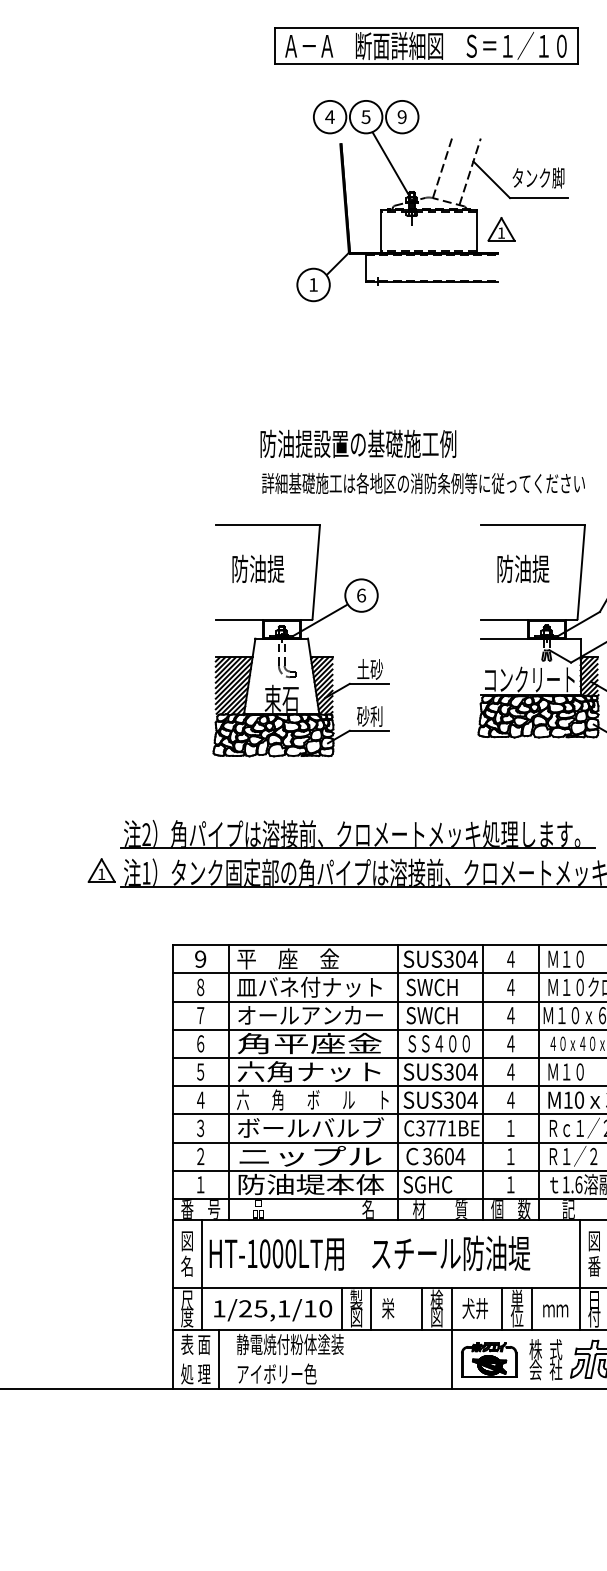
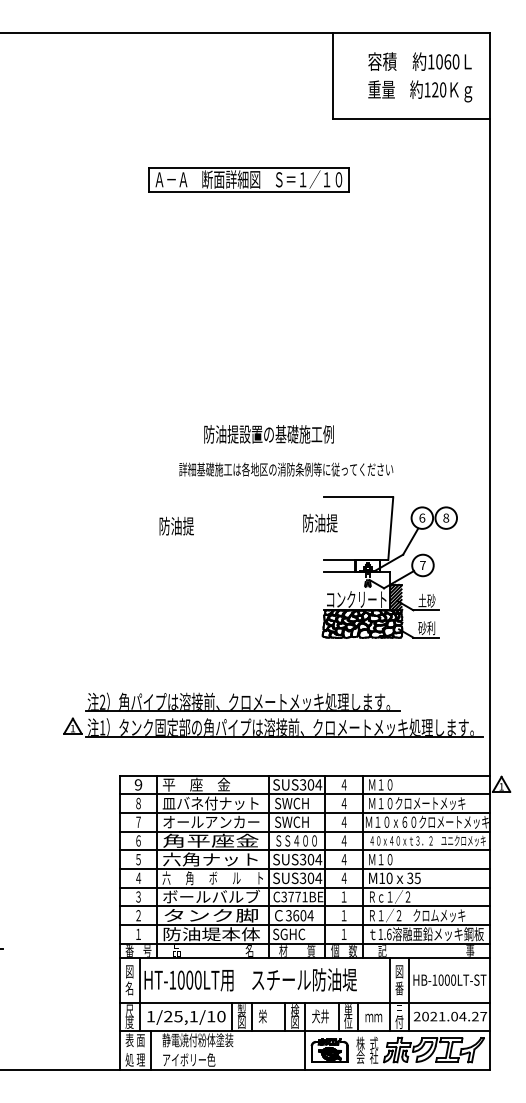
part: (425, 45) -> (248, 179), moved
part: (431, 201) -> (291, 282), removed
text: (357, 444) -> (268, 434), moved
text: (523, 567) -> (320, 522), moved
part: (300, 640) -> (204, 573), removed
text: (310, 1156) -> (211, 915), ニップル -> タンク脚

